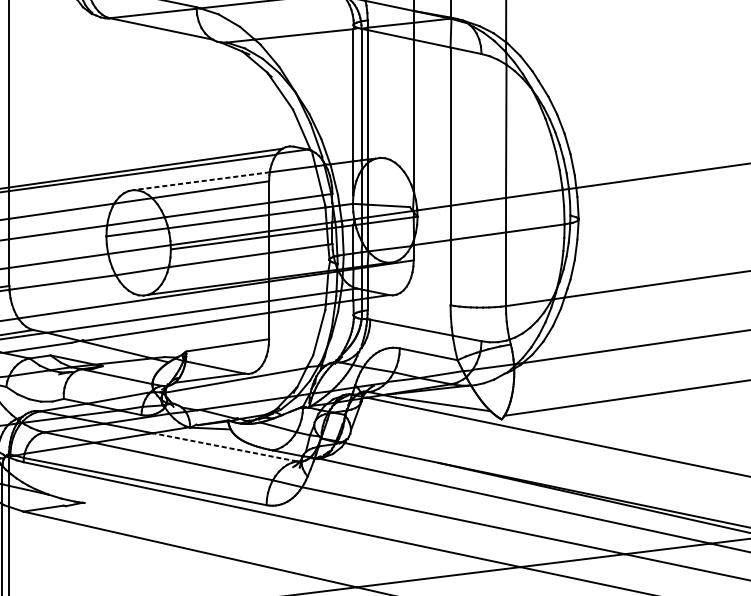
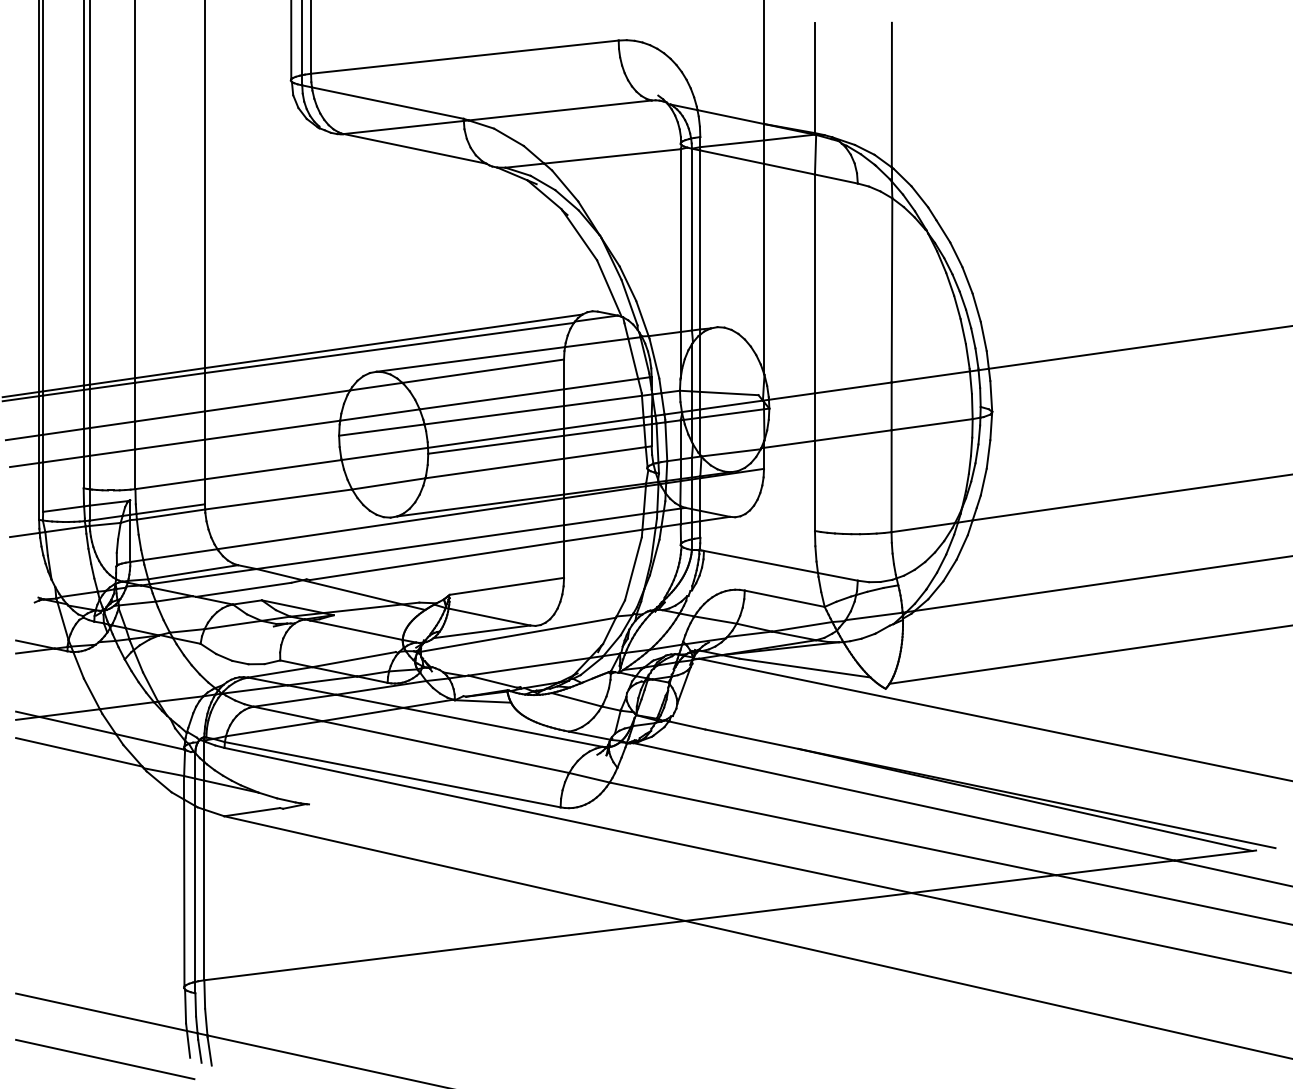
line: (201, 181) -> (470, 359), dashed -> solid
line: (224, 447) -> (502, 727), dashed -> solid

